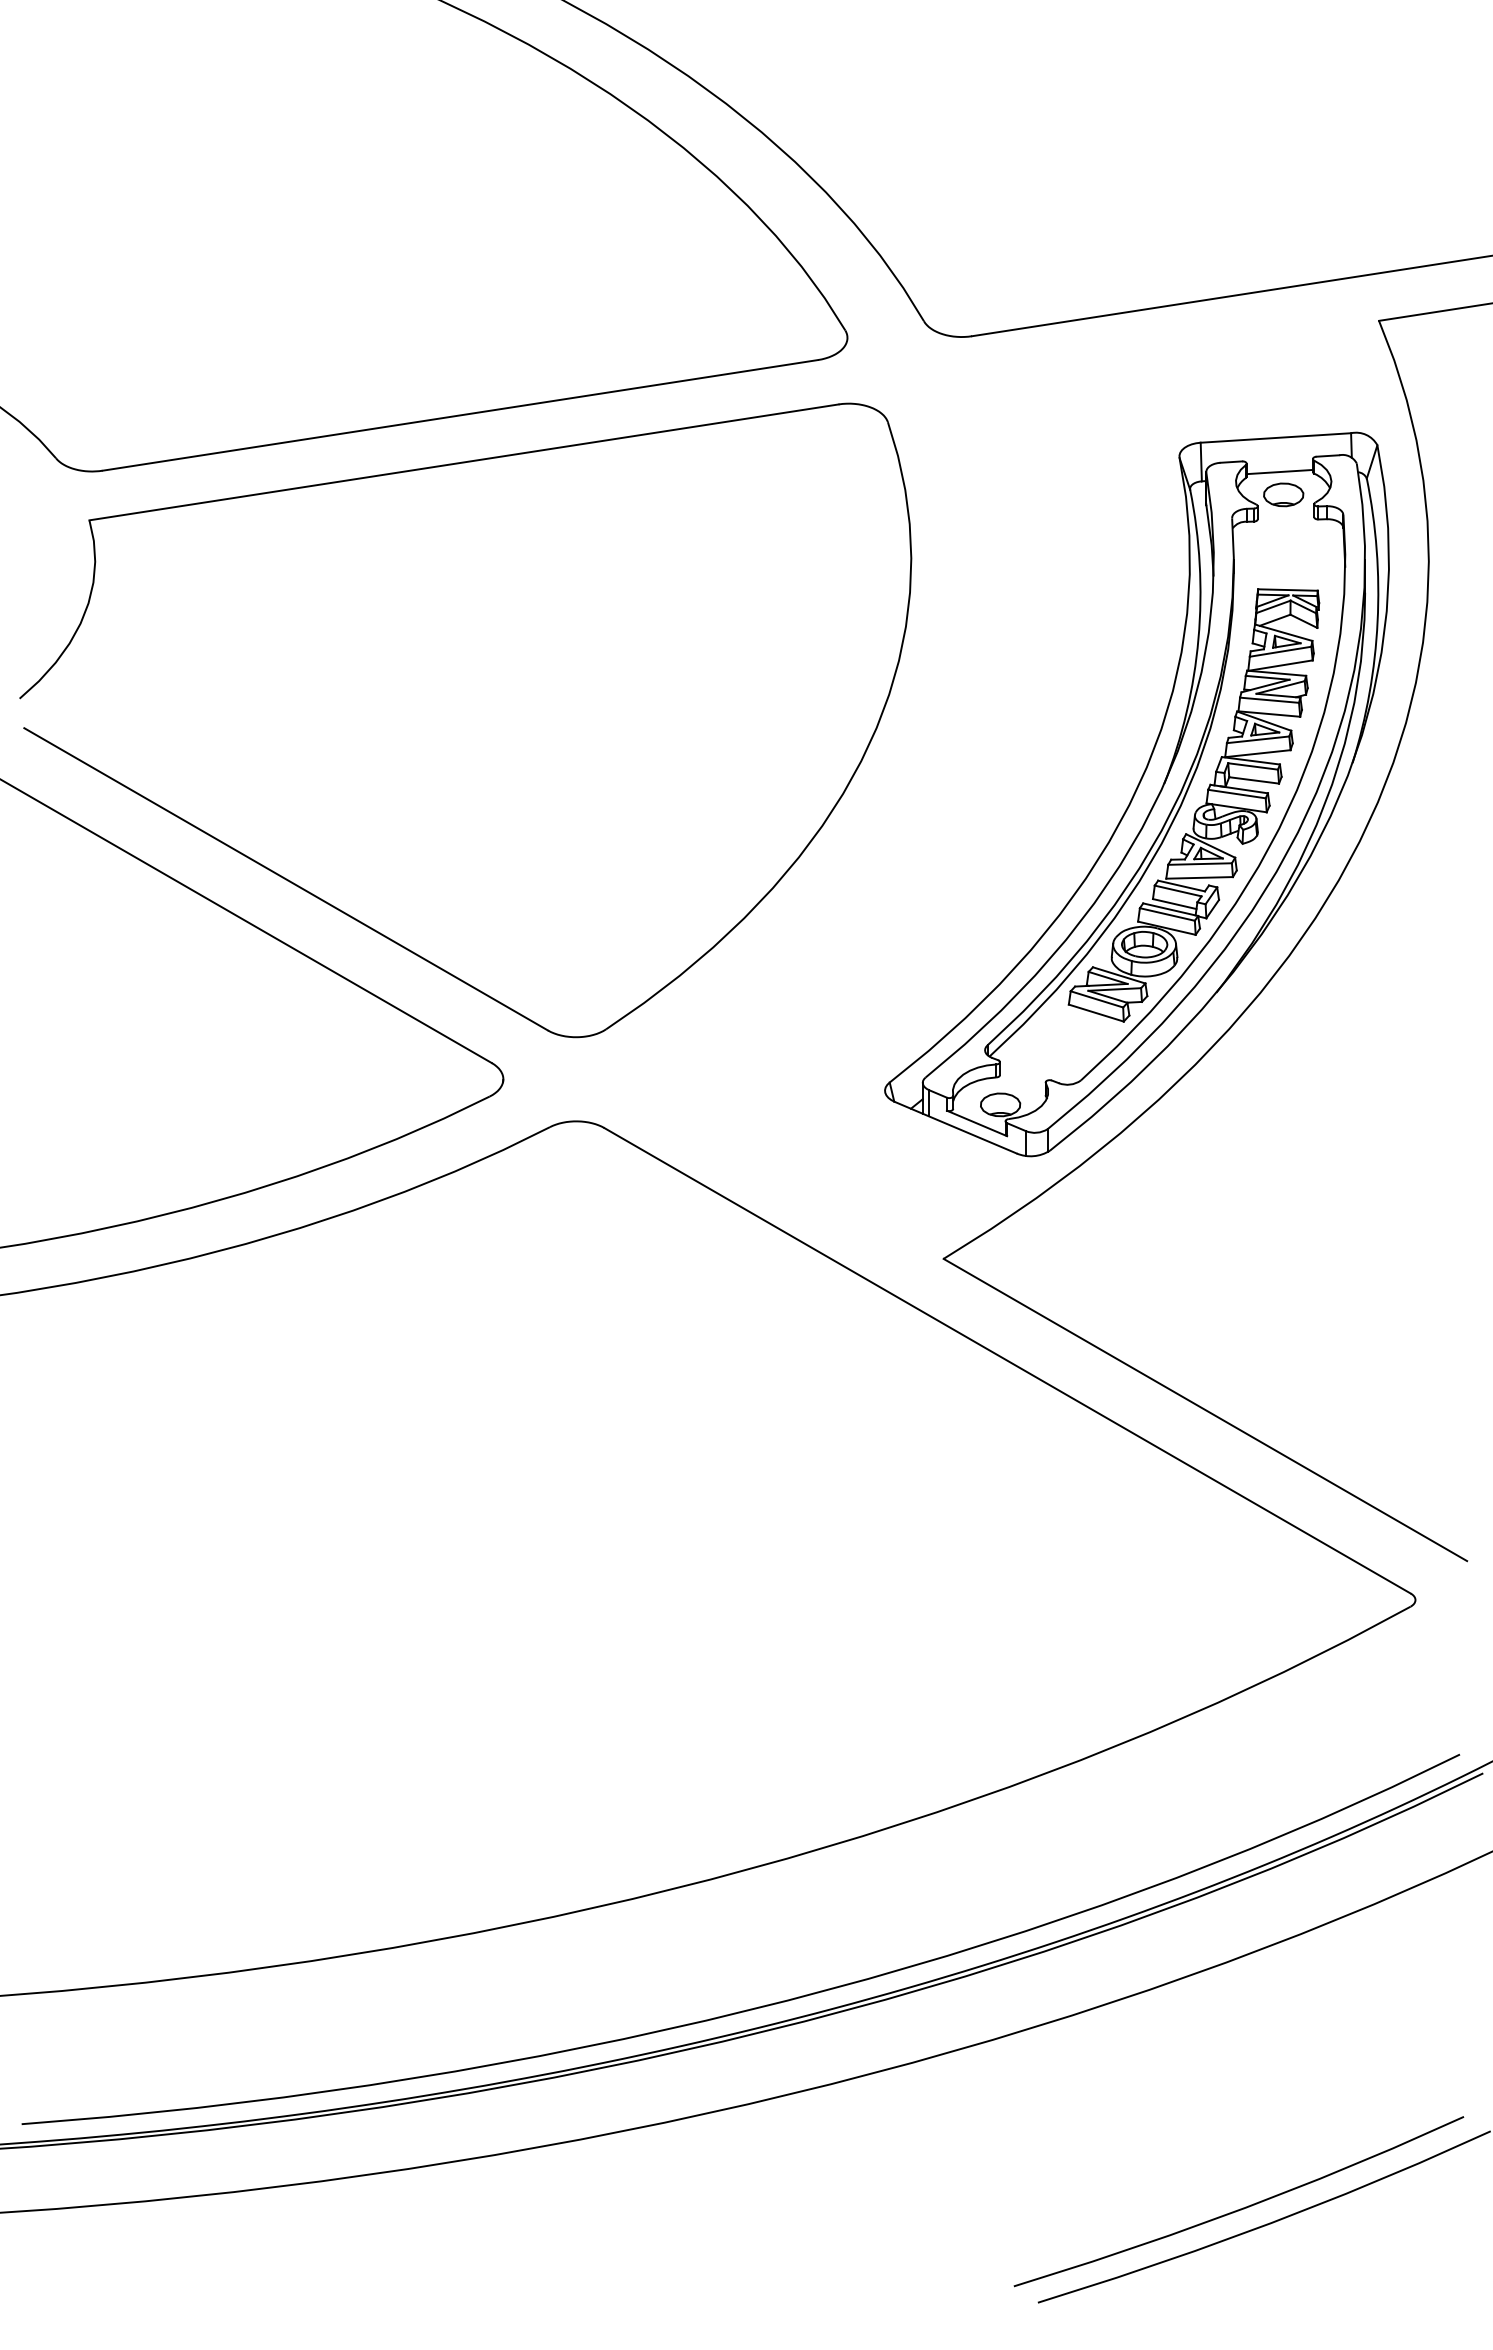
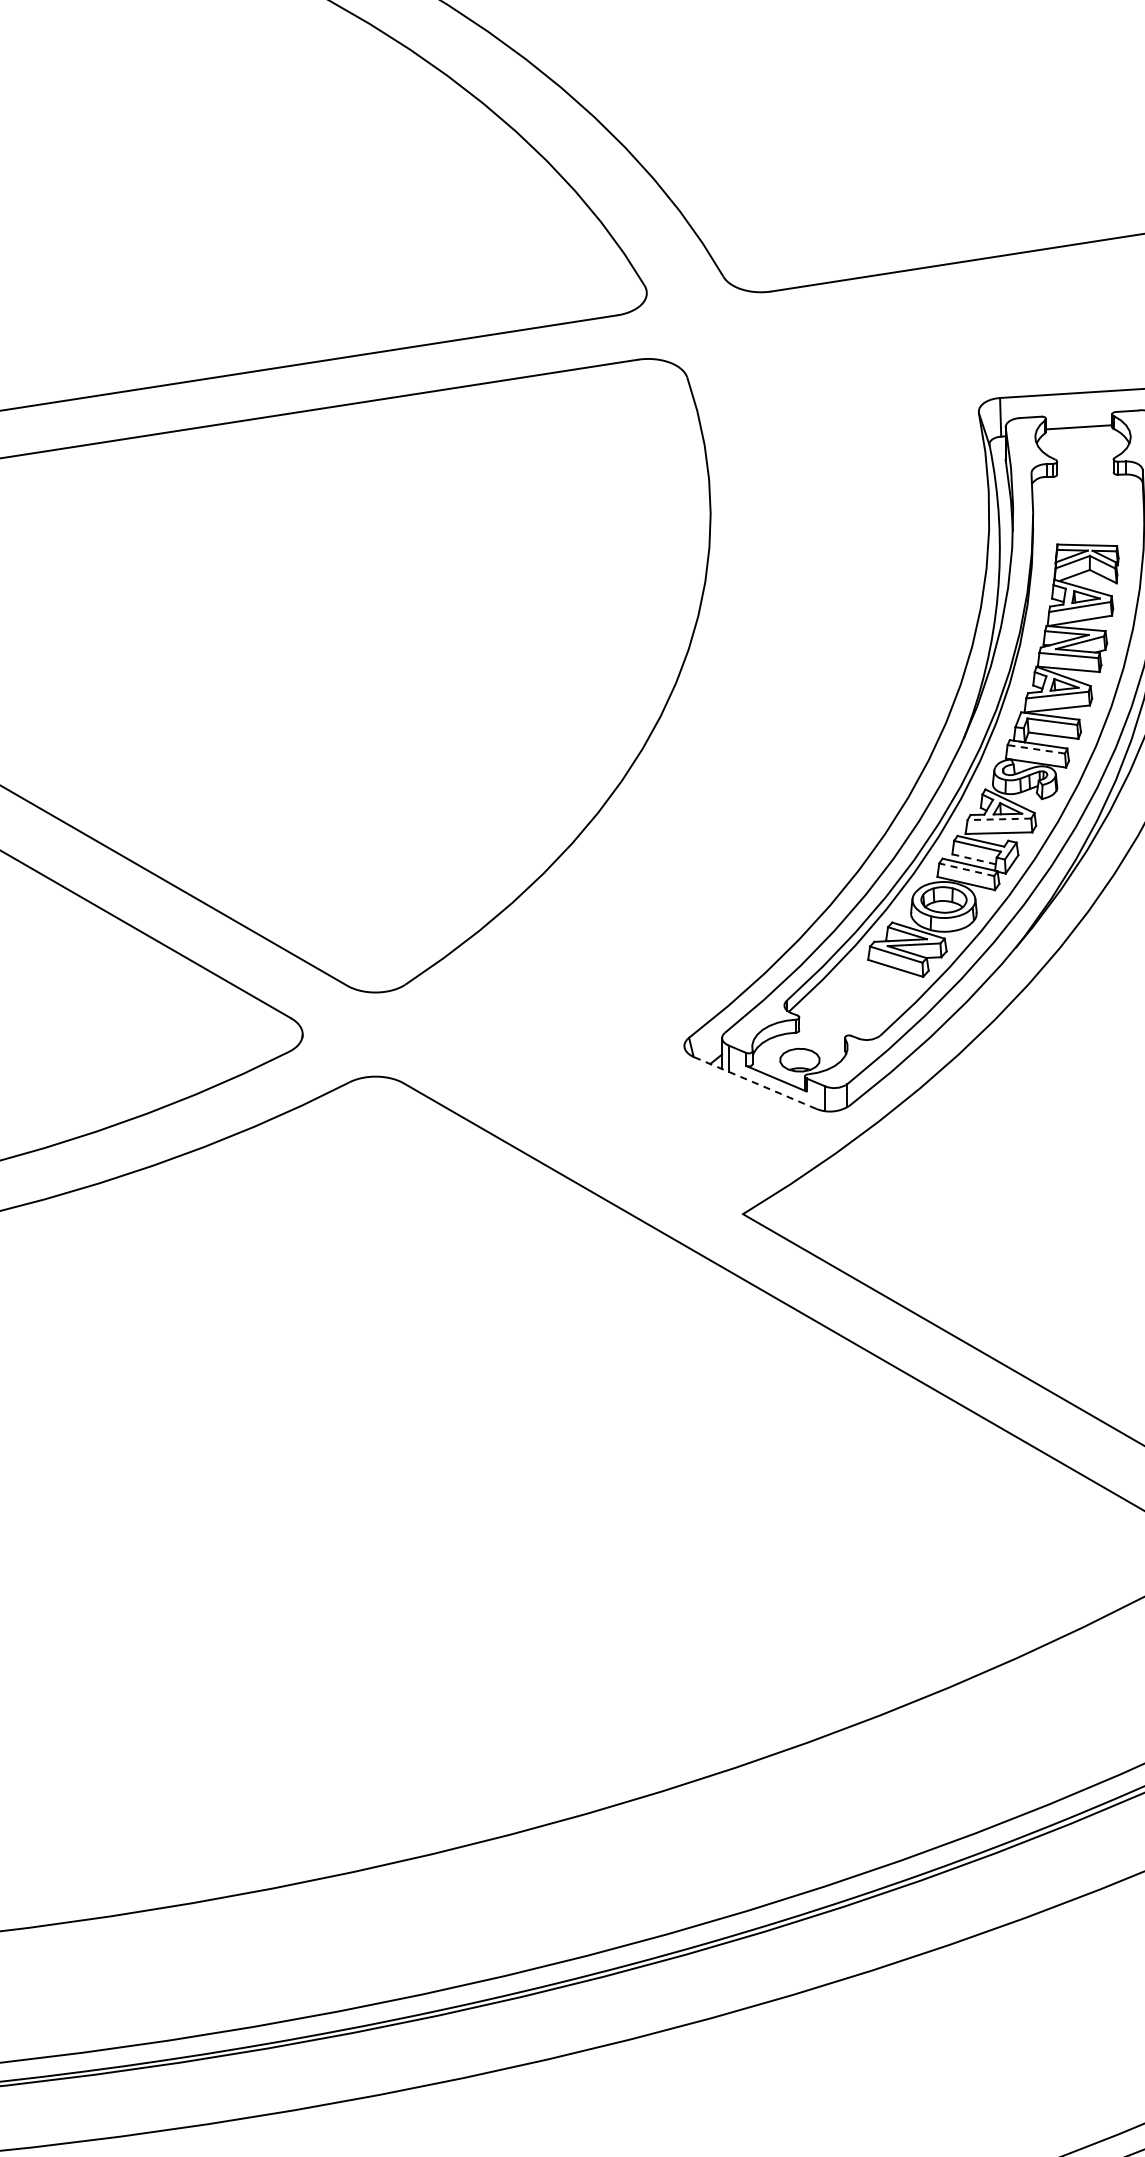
part: (1283, 494) -> (1082, 449), removed
line: (1236, 794) -> (1035, 749), solid -> dashed
line: (1200, 864) -> (999, 819), solid -> dashed
line: (1174, 903) -> (973, 858), solid -> dashed
line: (1166, 914) -> (965, 869), solid -> dashed
line: (956, 1127) -> (755, 1082), solid -> dashed

